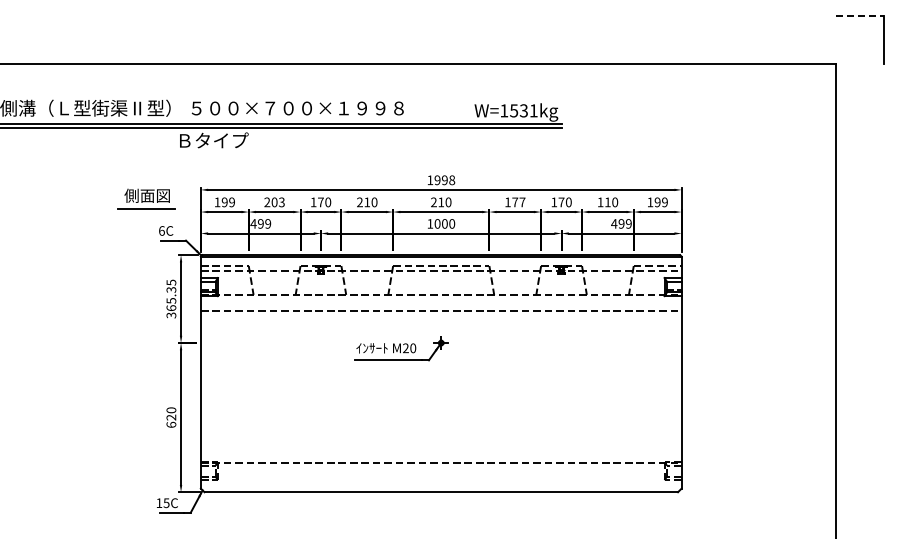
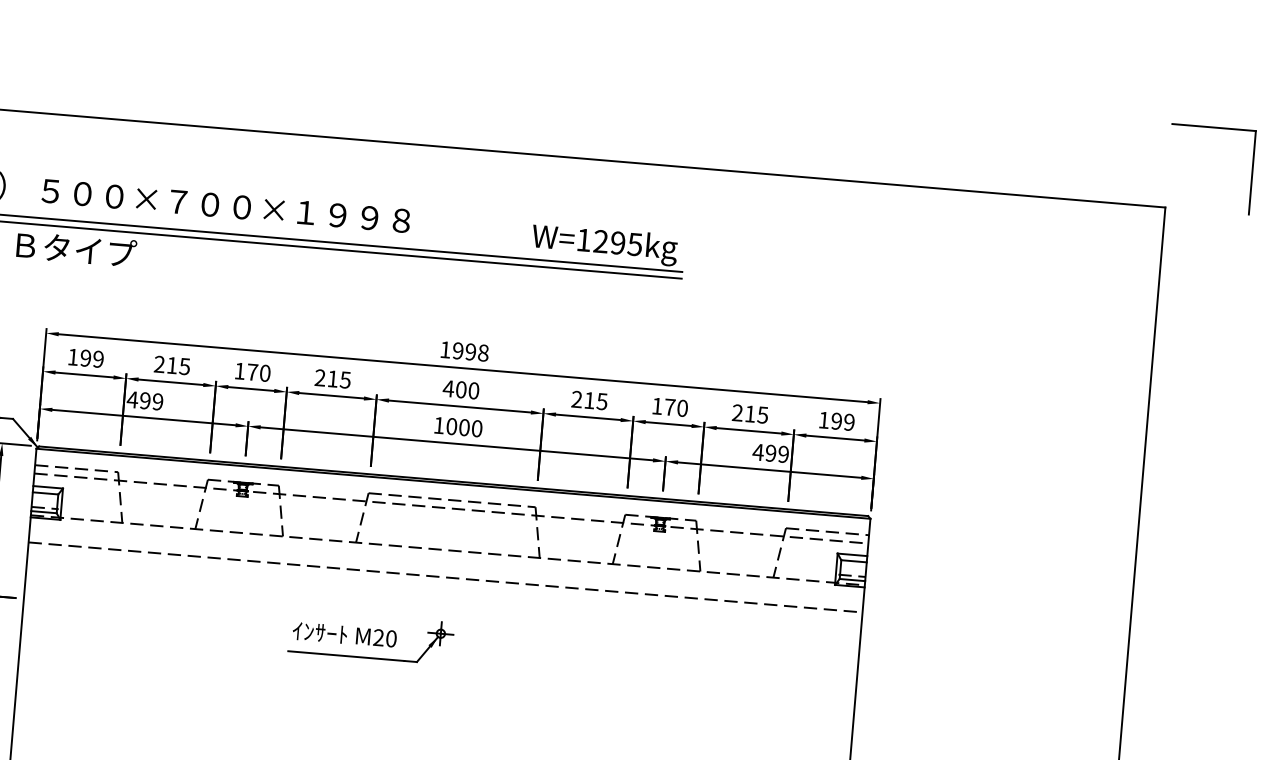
line: (860, 16) -> (1215, 128), dashed -> solid
text: (523, 110) -> (617, 242), W=1531kg -> W=1295kg
text: (277, 202) -> (177, 366), 203 -> 215
text: (374, 202) -> (345, 380), 210 -> 215
text: (437, 202) -> (454, 389), 210 -> 400
text: (515, 202) -> (590, 400), 177 -> 215
text: (607, 202) -> (749, 414), 110 -> 215

